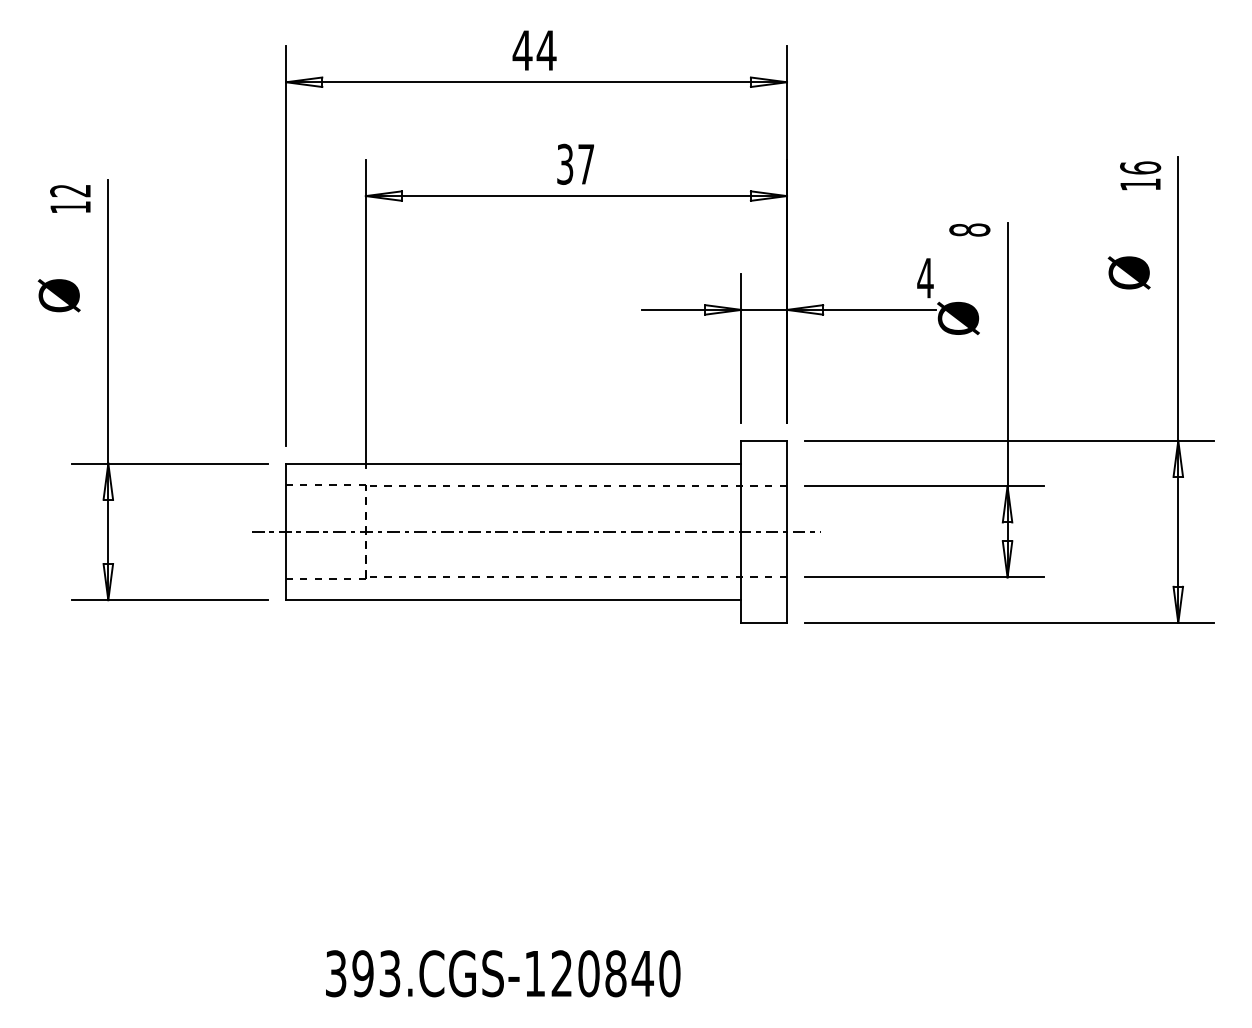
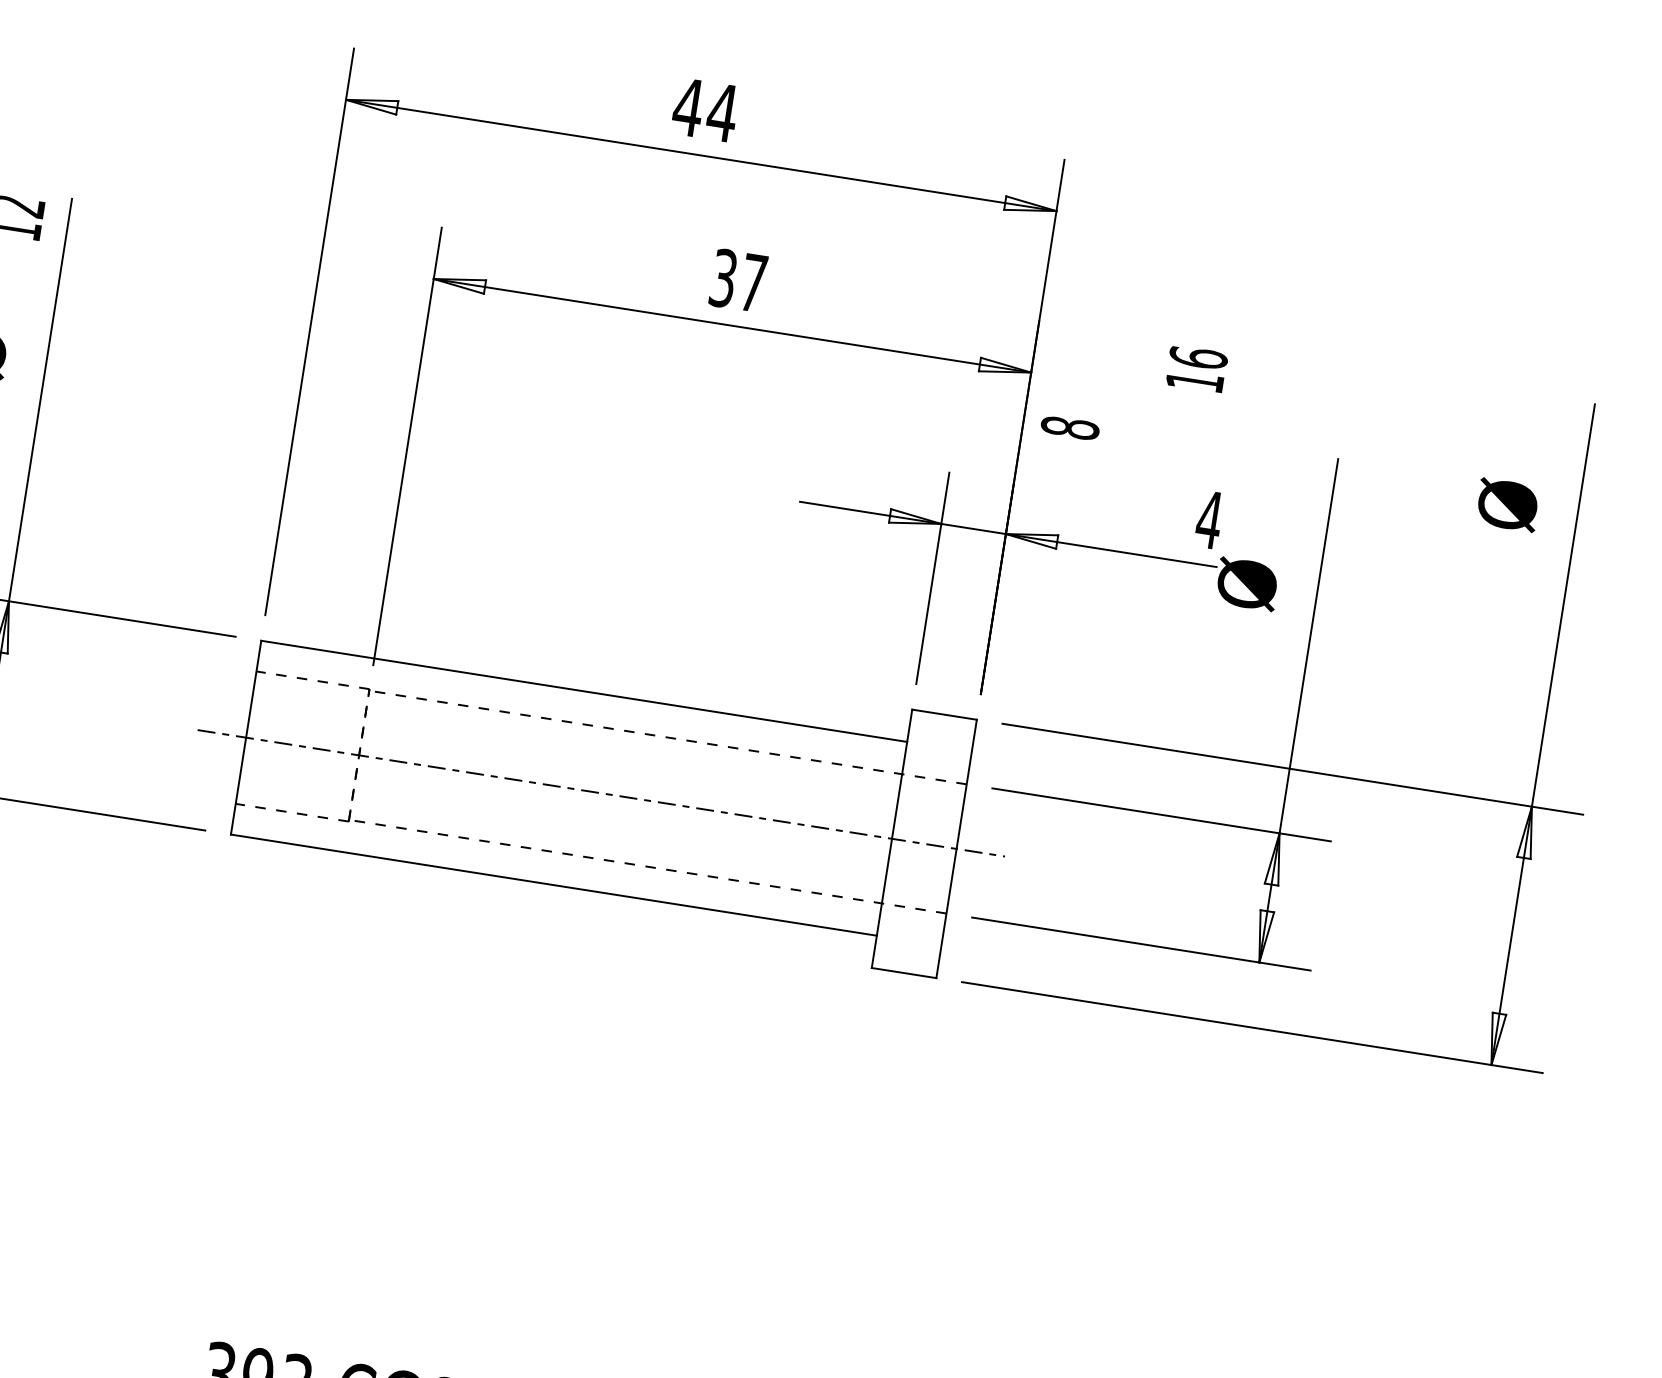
text: (1140, 175) -> (1196, 368), moved
text: (969, 229) -> (1069, 427), moved
text: (1128, 272) -> (1506, 504), moved

